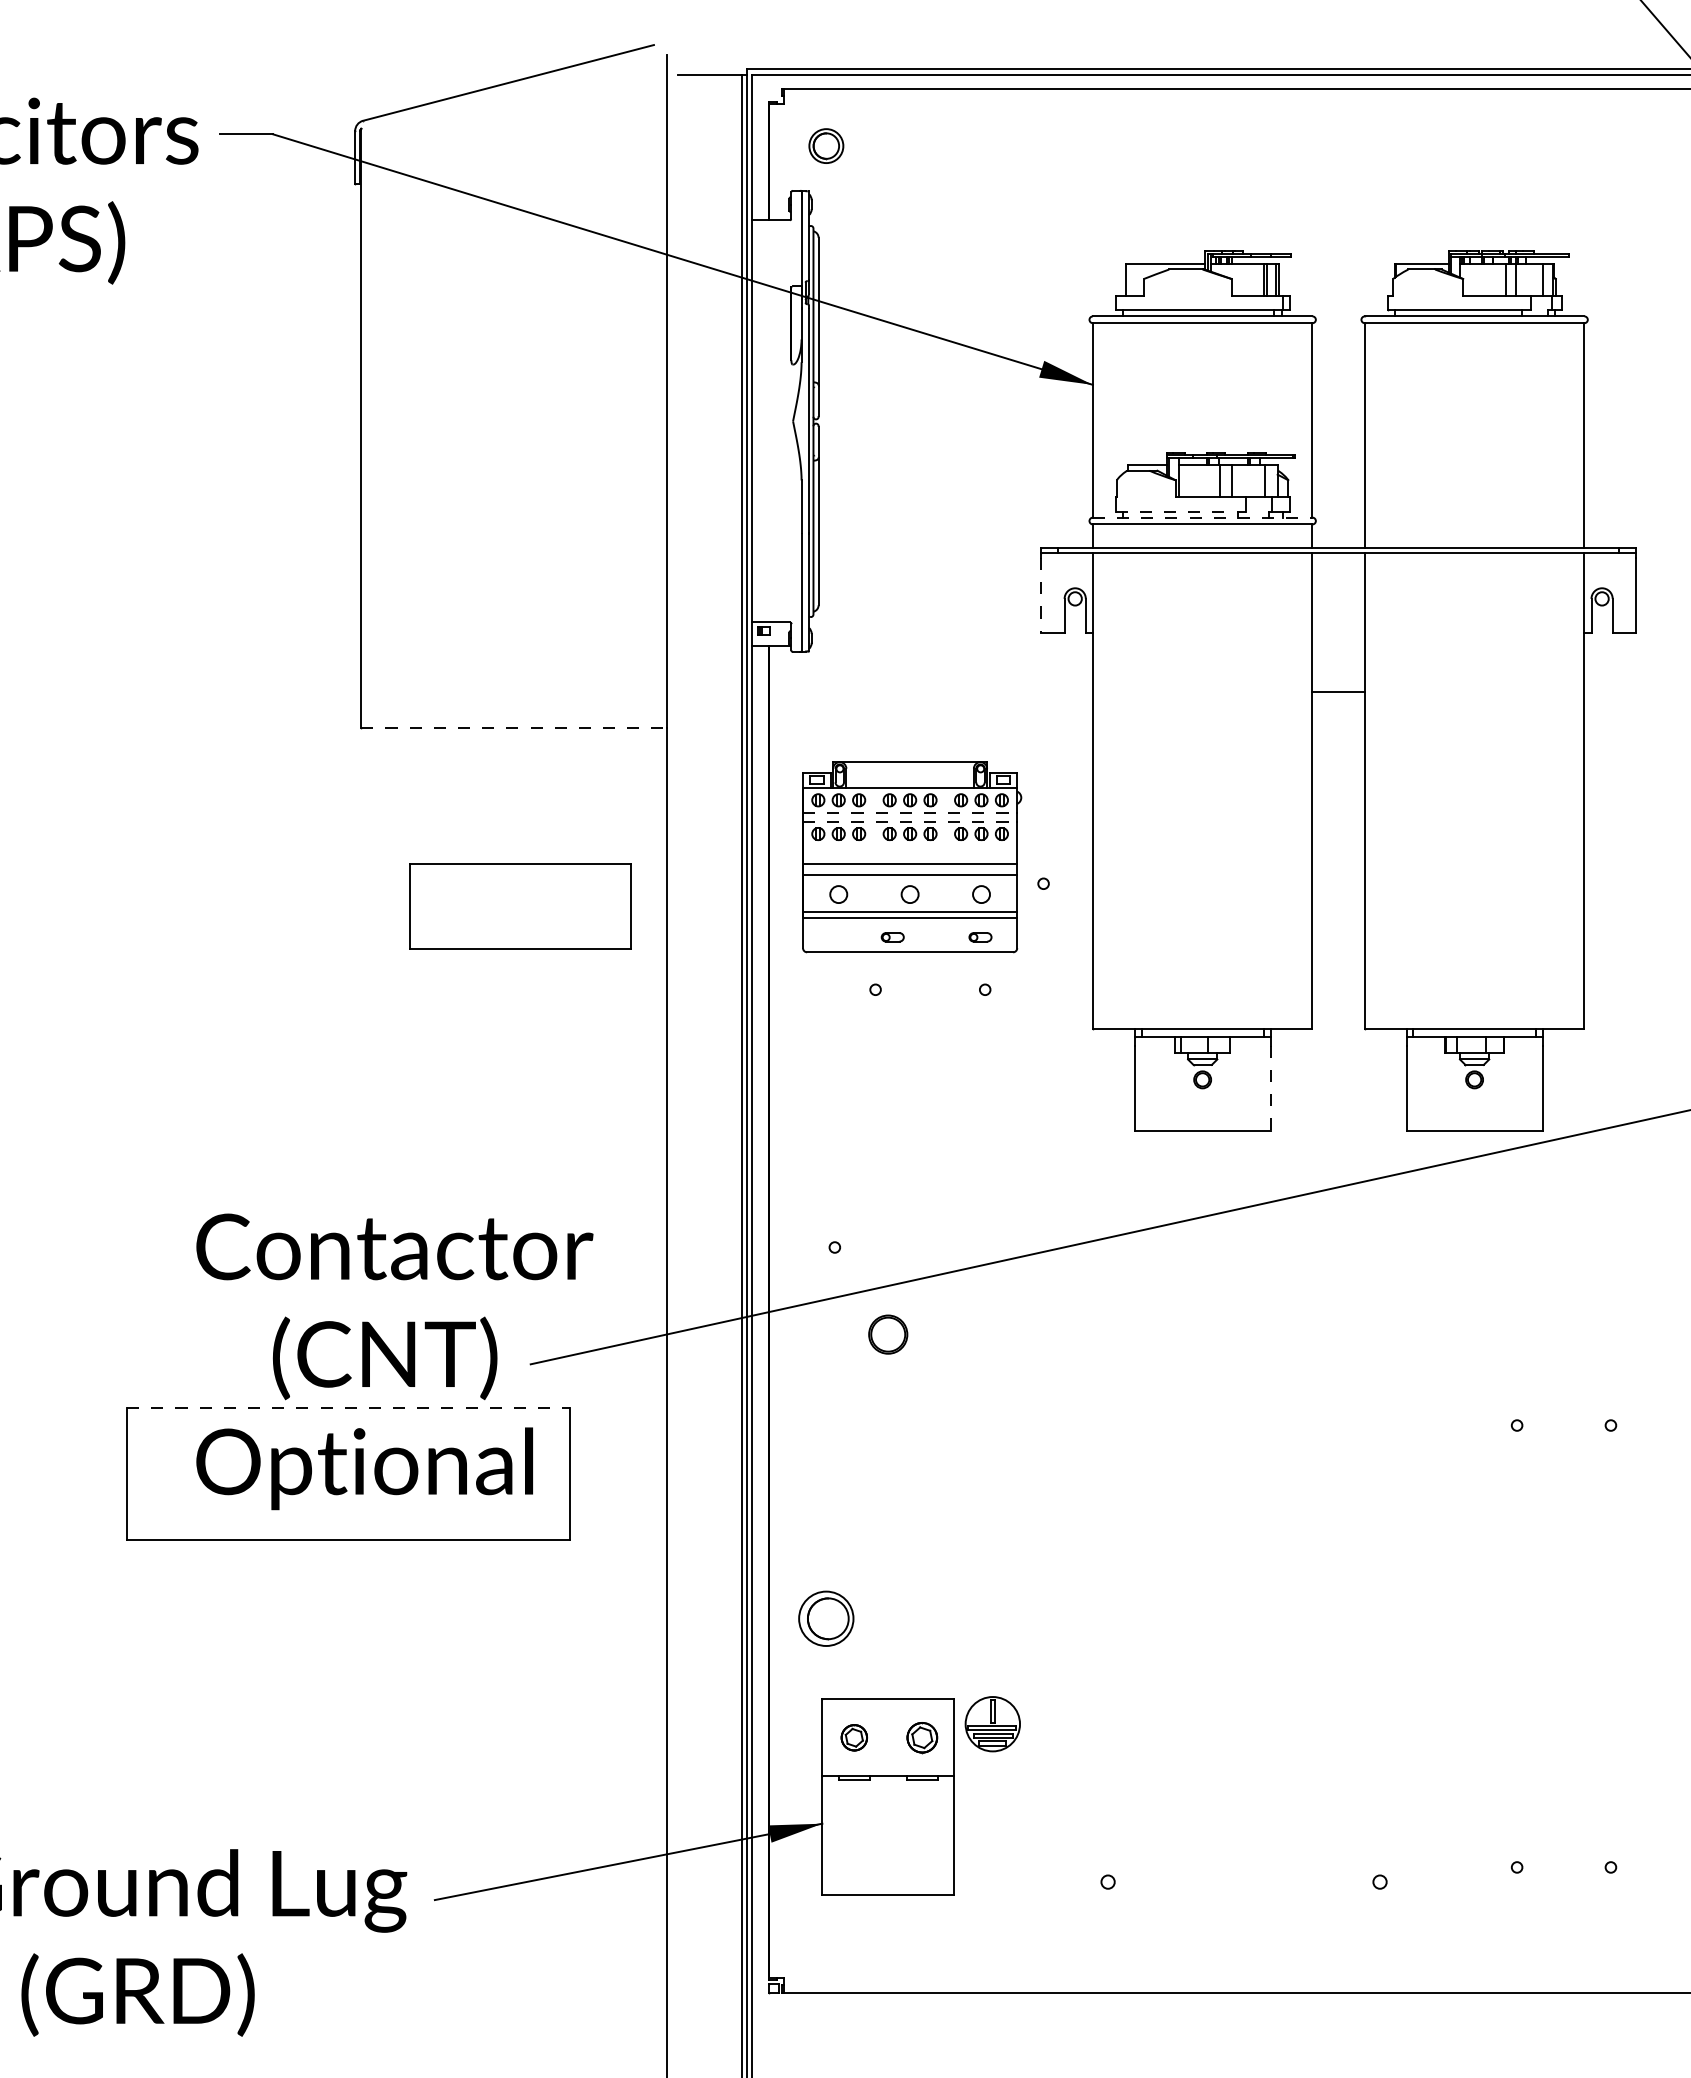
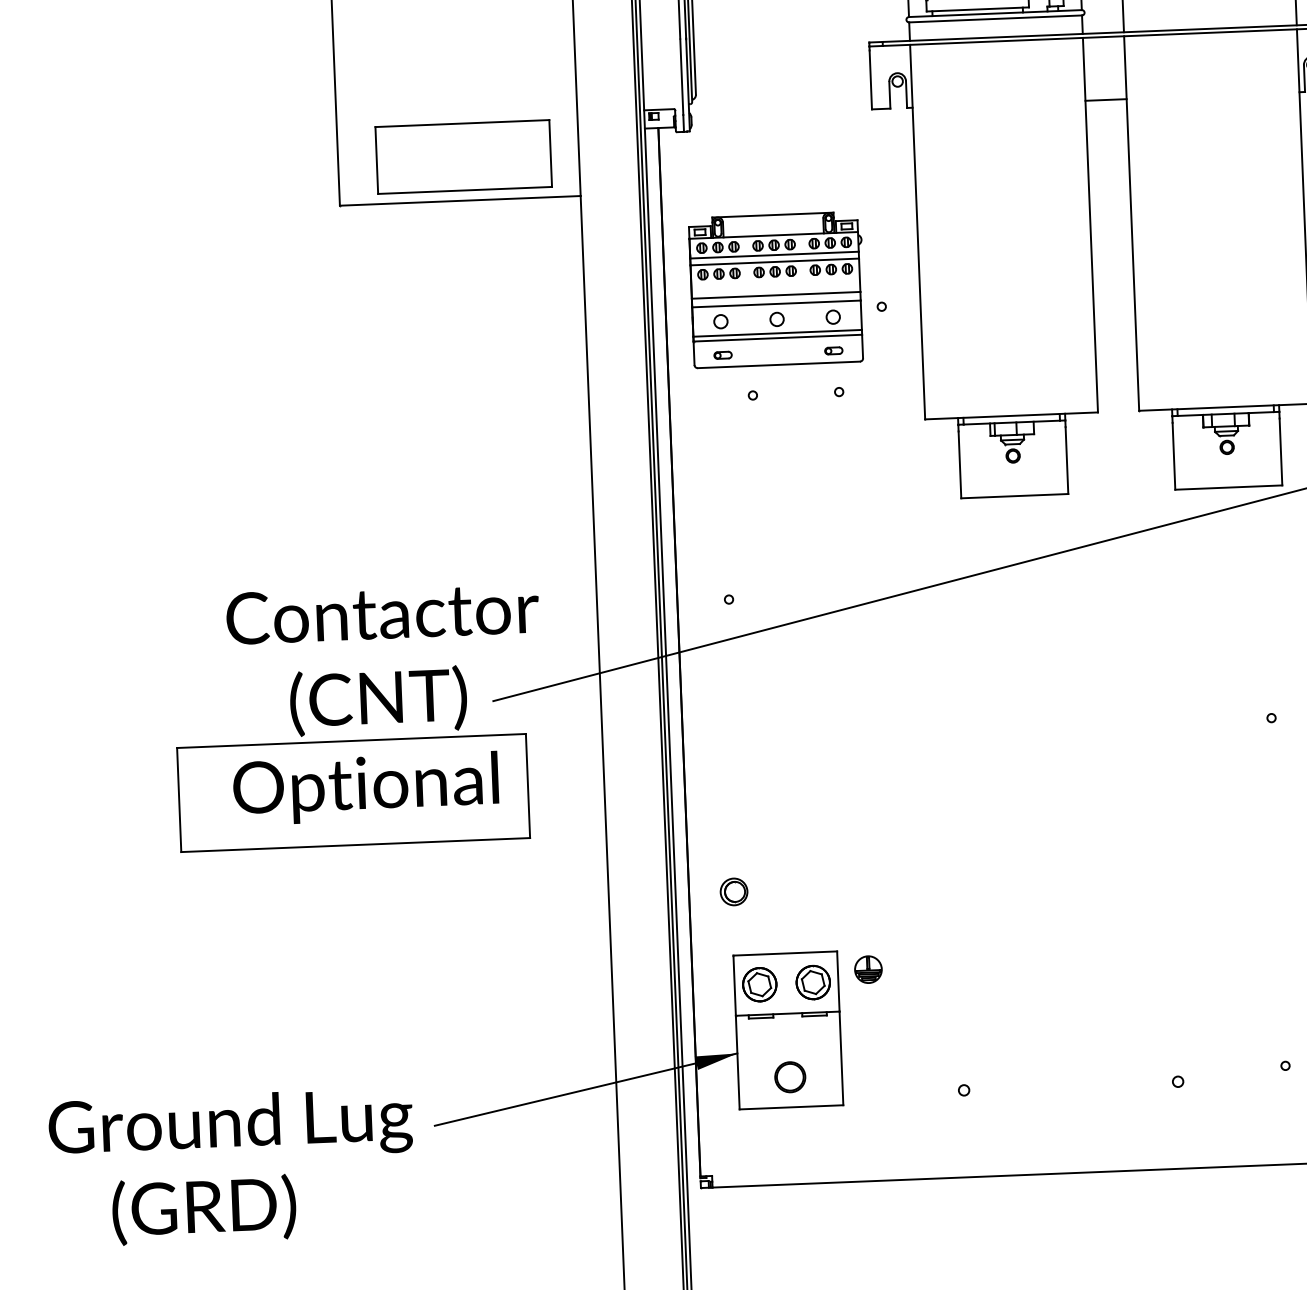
line: (1180, 511) -> (977, 9), dashed -> solid
line: (1202, 517) -> (995, 13), dashed -> solid
line: (1041, 595) -> (871, 79), dashed -> solid
line: (1338, 691) -> (1105, 99), moved
line: (514, 727) -> (460, 200), dashed -> solid
line: (910, 812) -> (774, 254), dashed -> solid
line: (910, 821) -> (775, 261), dashed -> solid
part: (520, 906) -> (463, 157), moved
part: (892, 937) -> (722, 355), moved
line: (1270, 1088) -> (1066, 460), dashed -> solid
part: (888, 1334) -> (790, 1077), moved
line: (348, 1407) -> (351, 740), dashed -> solid
part: (826, 1618) -> (734, 891), size x0.62
part: (992, 1723) -> (868, 969), size x0.62
part: (854, 1737) -> (759, 984), size x1.67
part: (922, 1737) -> (813, 982), size x1.43

